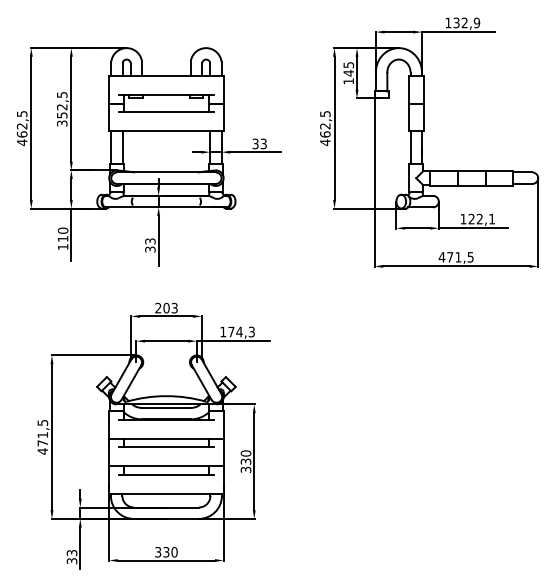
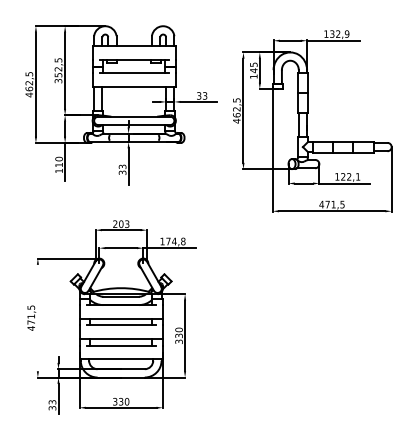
part: (422, 142) -> (307, 121), moved
part: (148, 156) -> (121, 105), moved
text: (251, 331) -> (183, 241), 174,3 -> 174,8
line: (51, 437) -> (37, 318), removed

